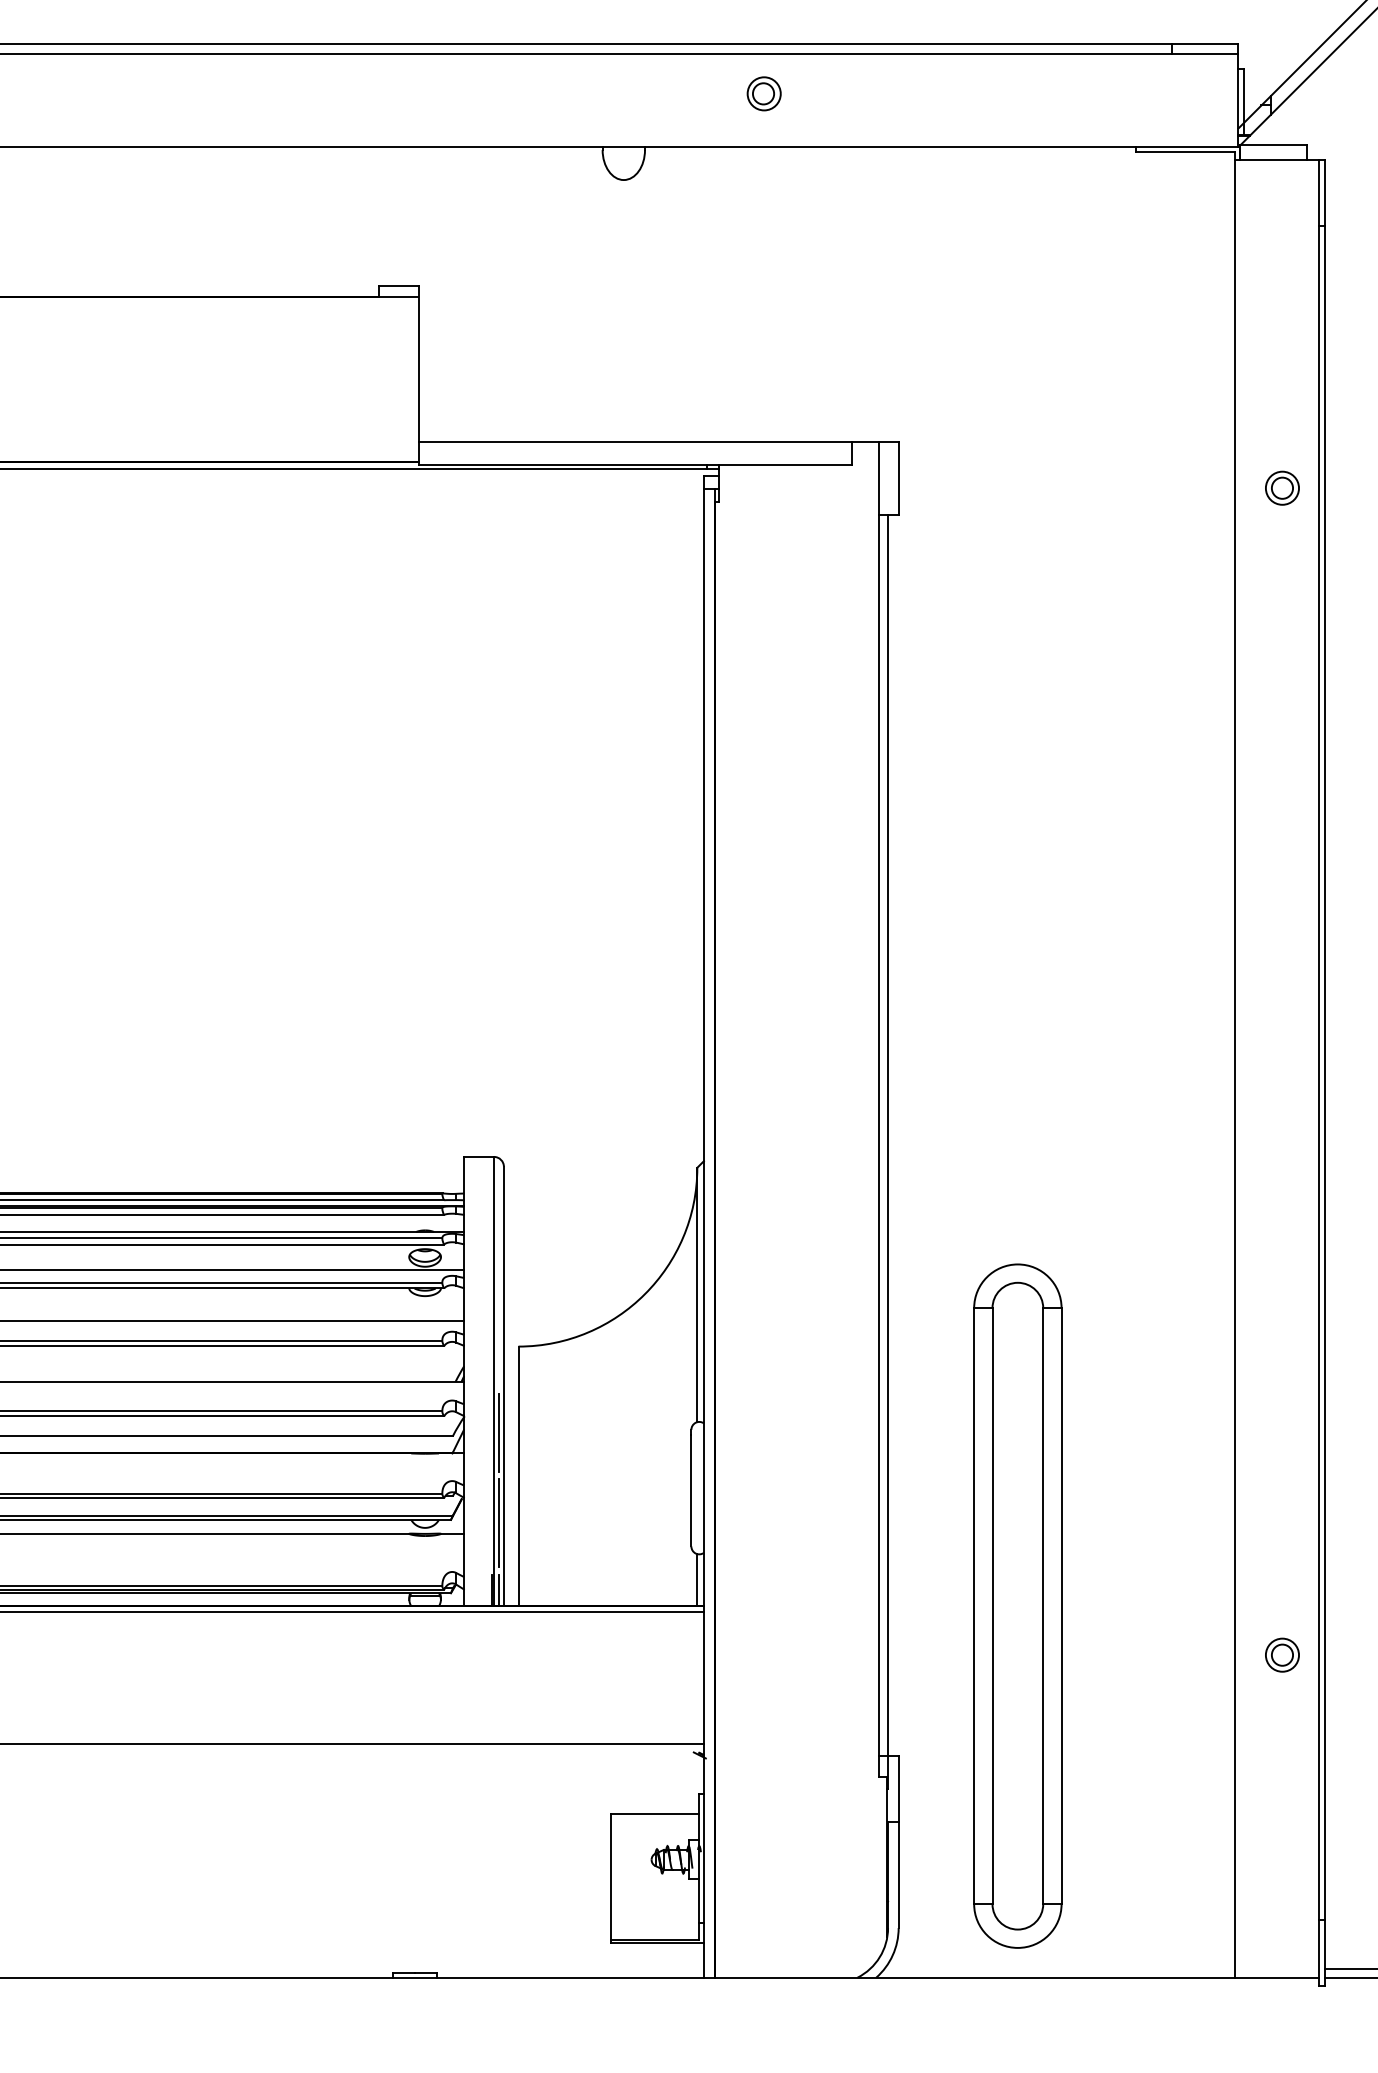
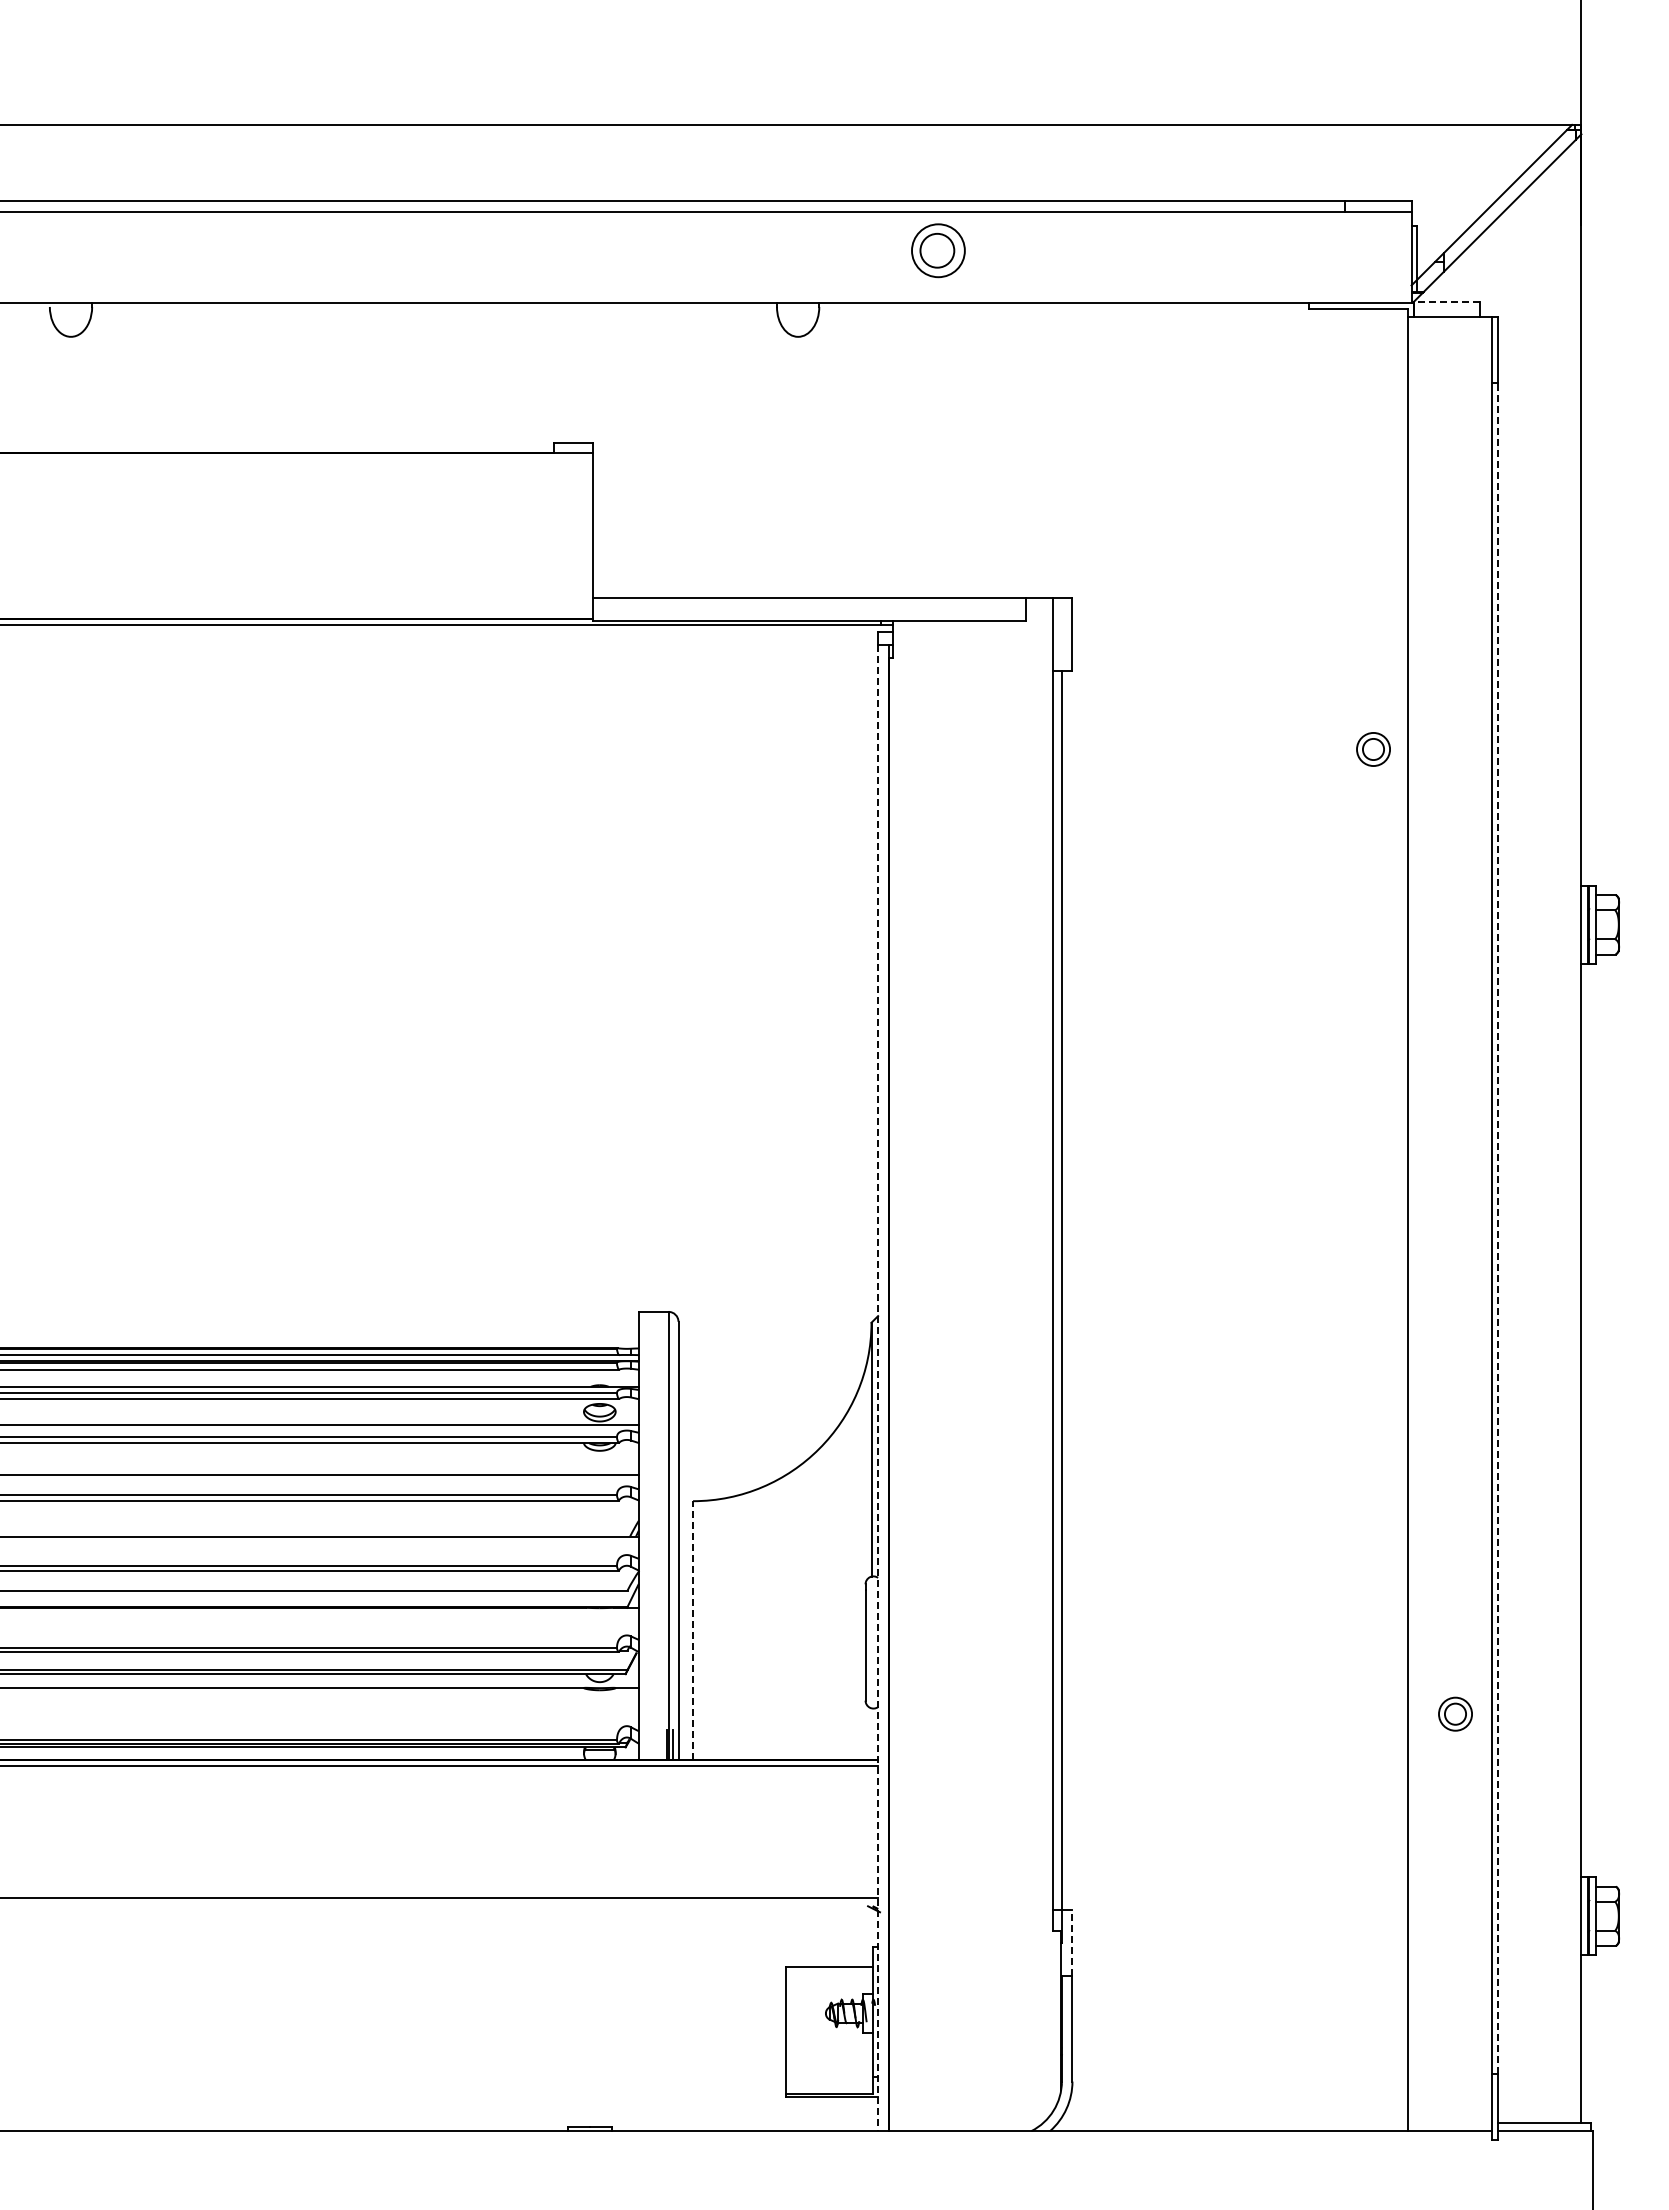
part: (763, 93) -> (937, 250), size x1.6
line: (1273, 145) -> (1446, 302), solid -> dashed
part: (1282, 488) -> (1373, 749), moved
line: (1324, 1072) -> (1497, 1227), solid -> dashed
line: (704, 1233) -> (878, 1388), solid -> dashed
line: (498, 1433) -> (673, 1587), removed
line: (518, 1476) -> (693, 1630), solid -> dashed
line: (498, 1523) -> (673, 1677), removed
line: (697, 1580) -> (871, 1734), removed
part: (1017, 1606) -> (1191, 1760), removed
part: (1282, 1654) -> (1455, 1713), moved
line: (898, 1788) -> (1072, 1942), solid -> dashed

